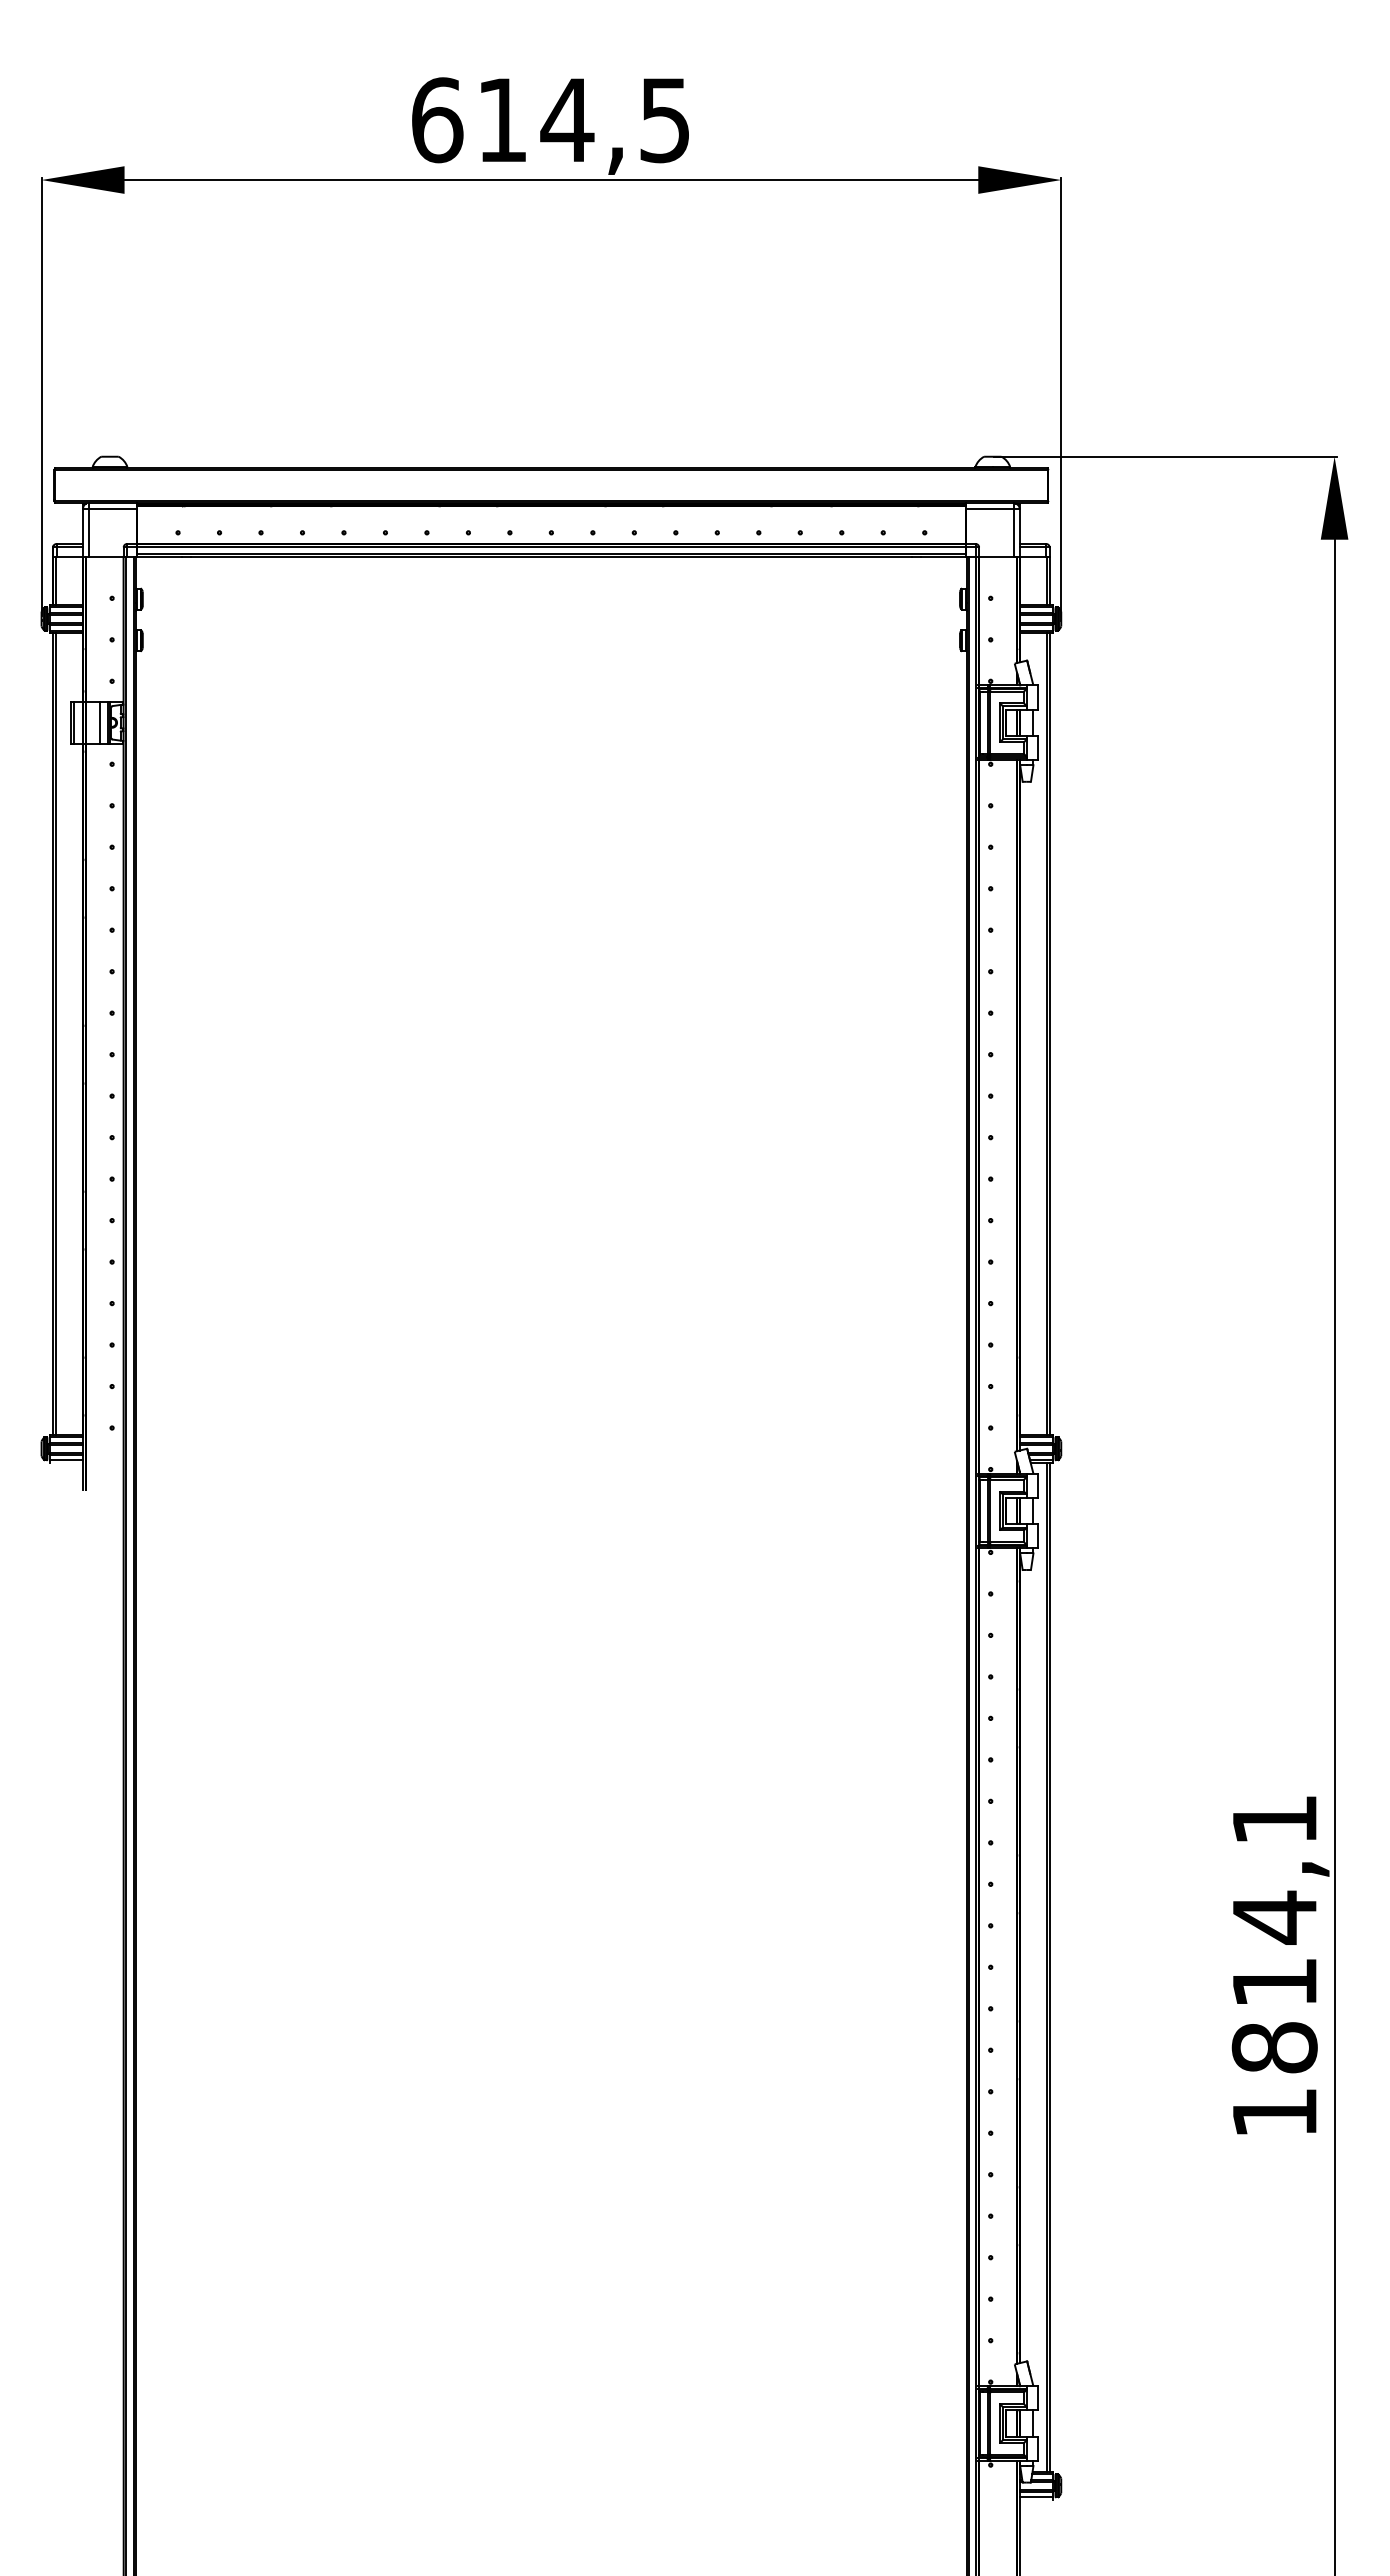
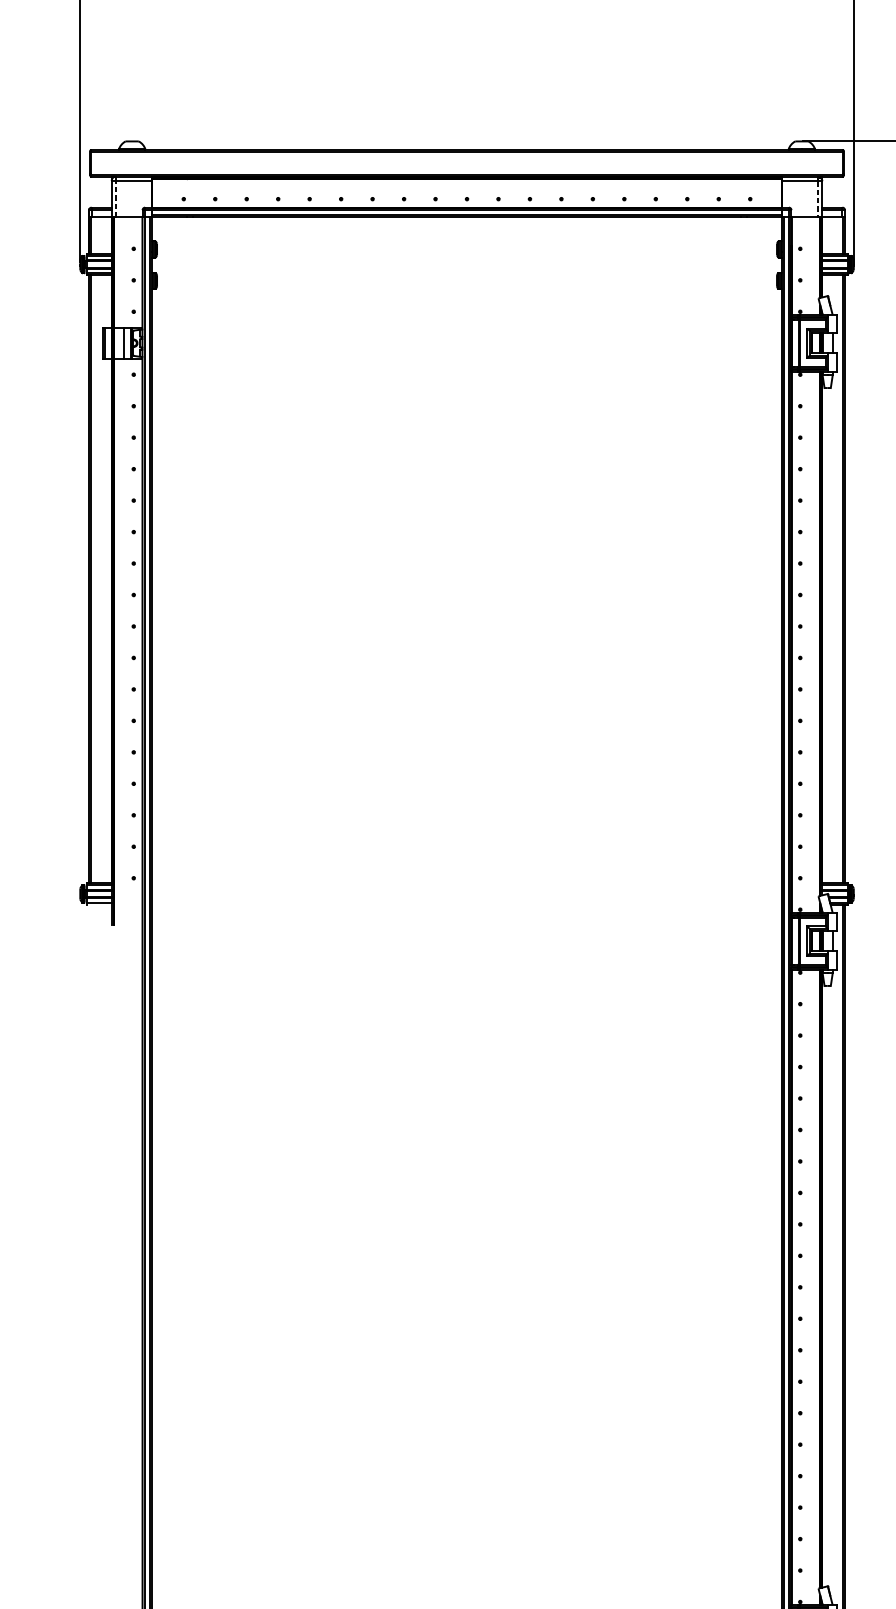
line: (88, 532) -> (115, 198), solid -> dashed
line: (1013, 533) -> (817, 199), solid -> dashed

